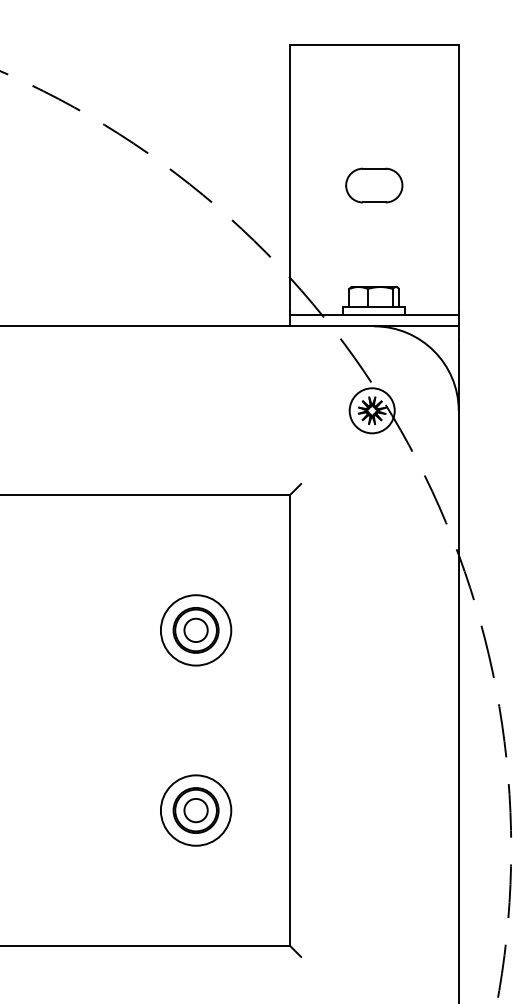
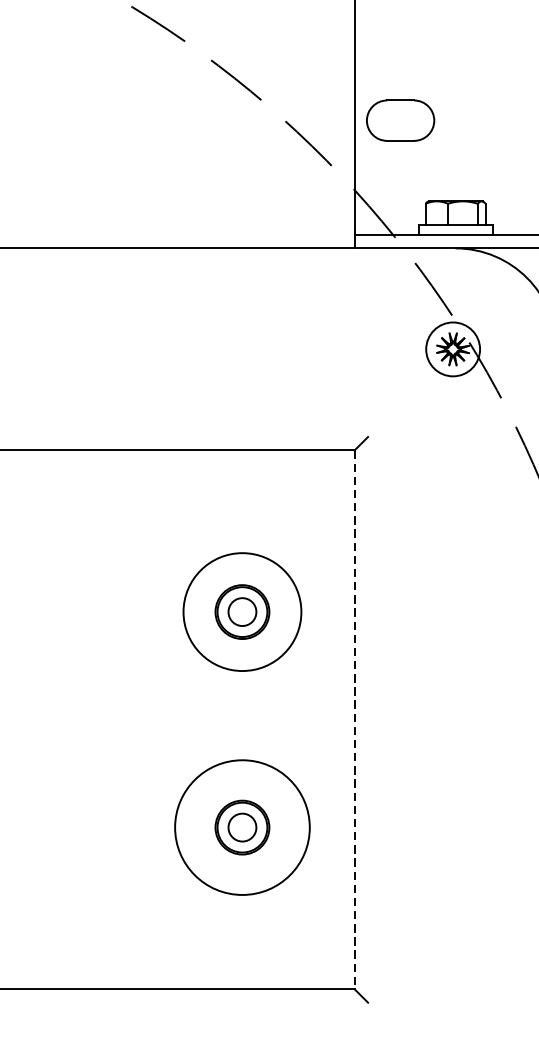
part: (374, 185) -> (400, 120), moved
circle: (195, 630) -> (241, 612), size x1.4
line: (289, 720) -> (354, 719), solid -> dashed
circle: (195, 810) -> (241, 827), size x1.6

